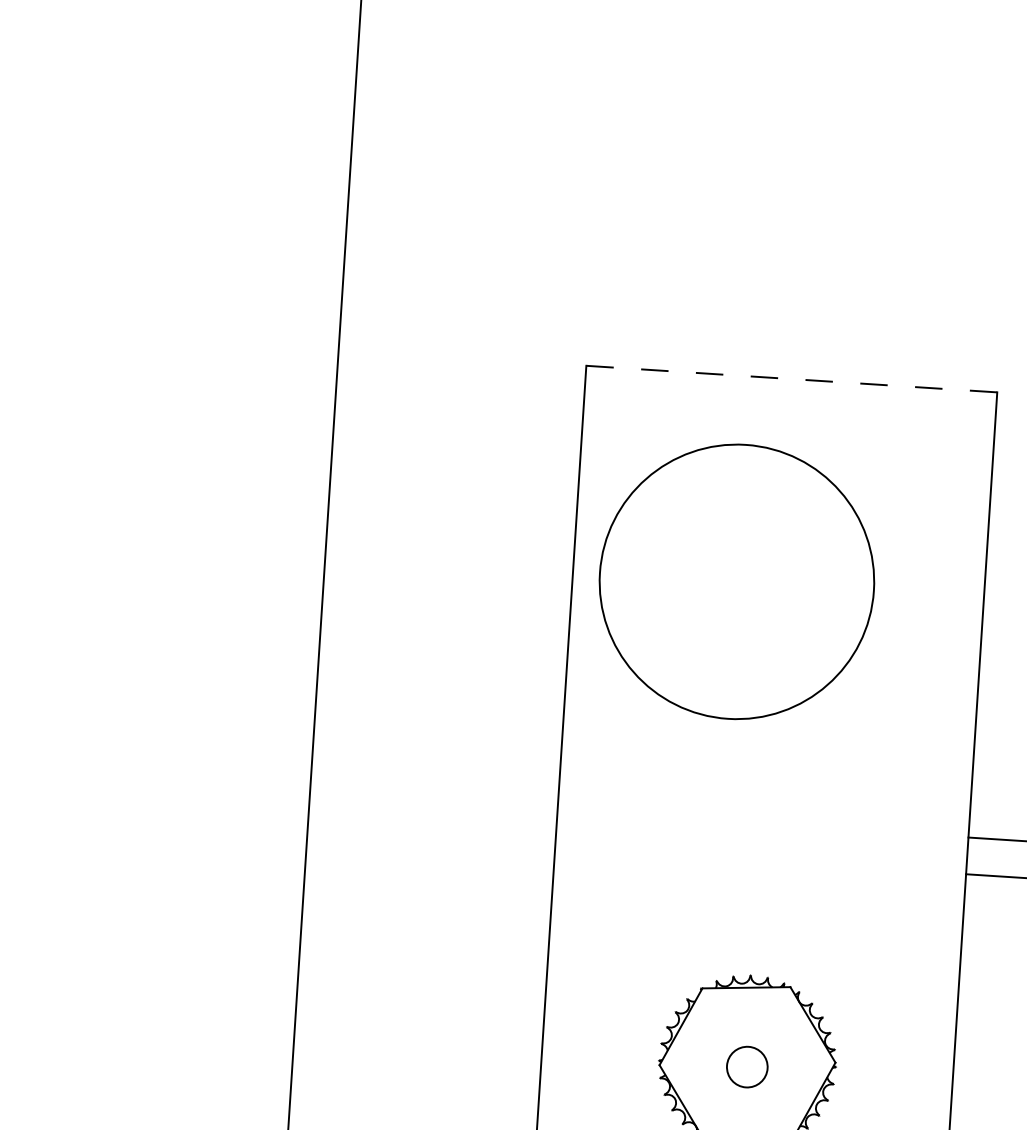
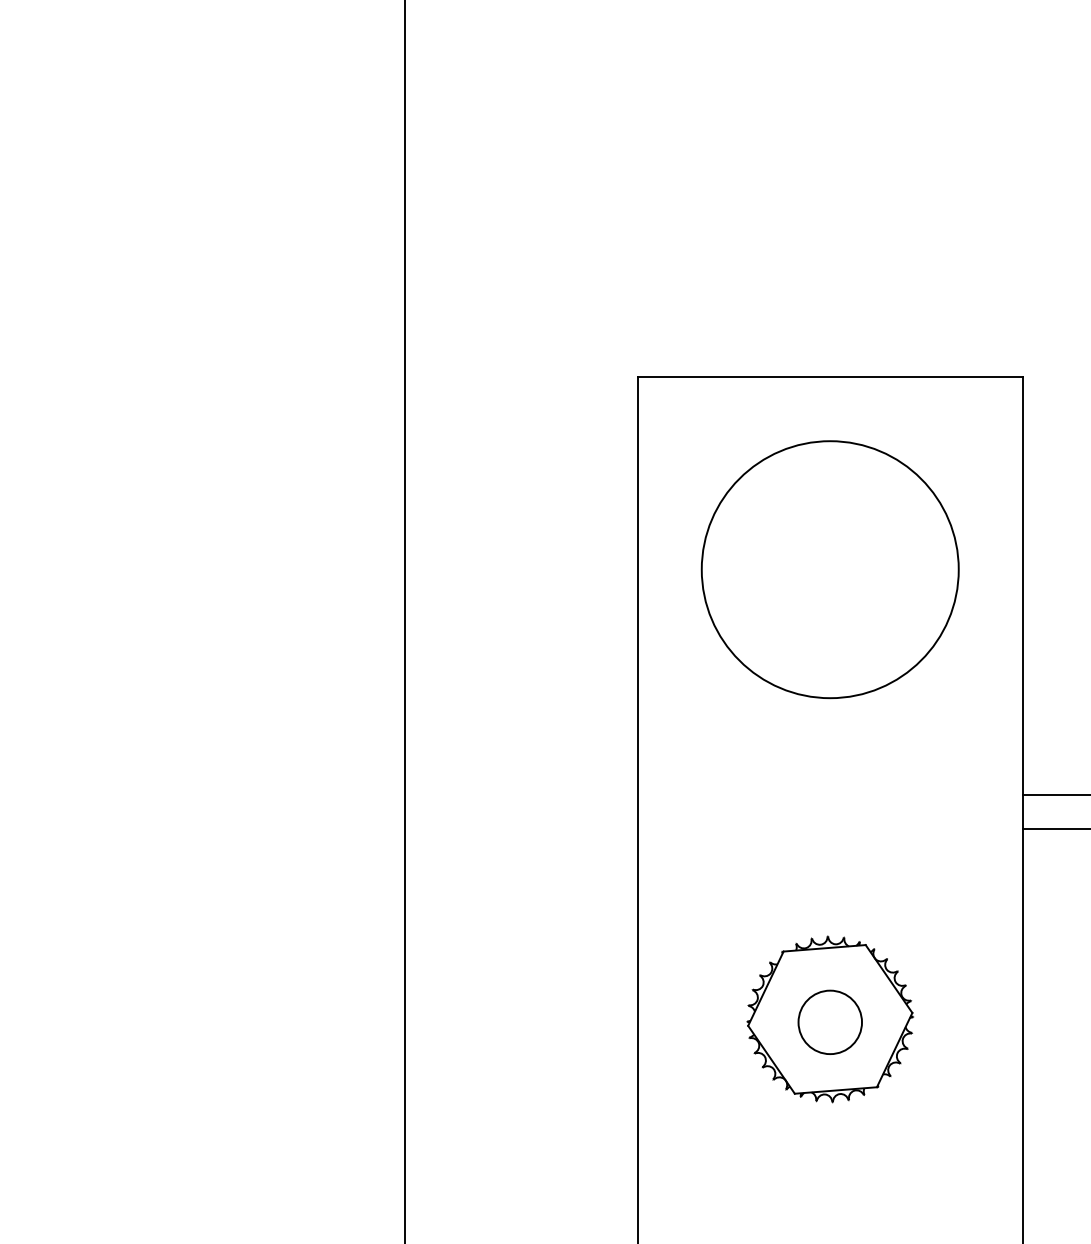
line: (792, 378) -> (830, 376), dashed -> solid
circle: (736, 581) -> (829, 569), moved
circle: (747, 1067) -> (830, 1022), size x1.67

